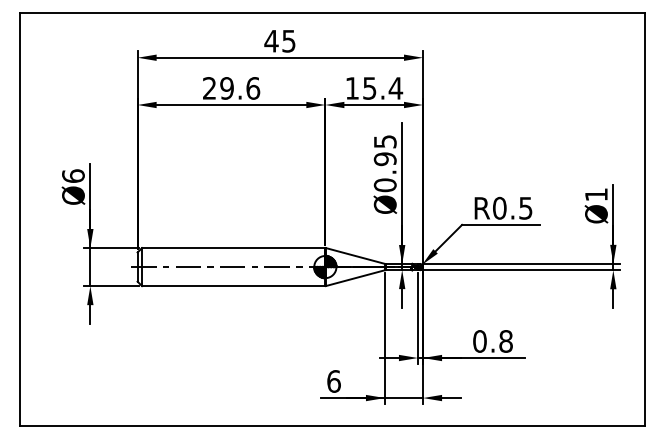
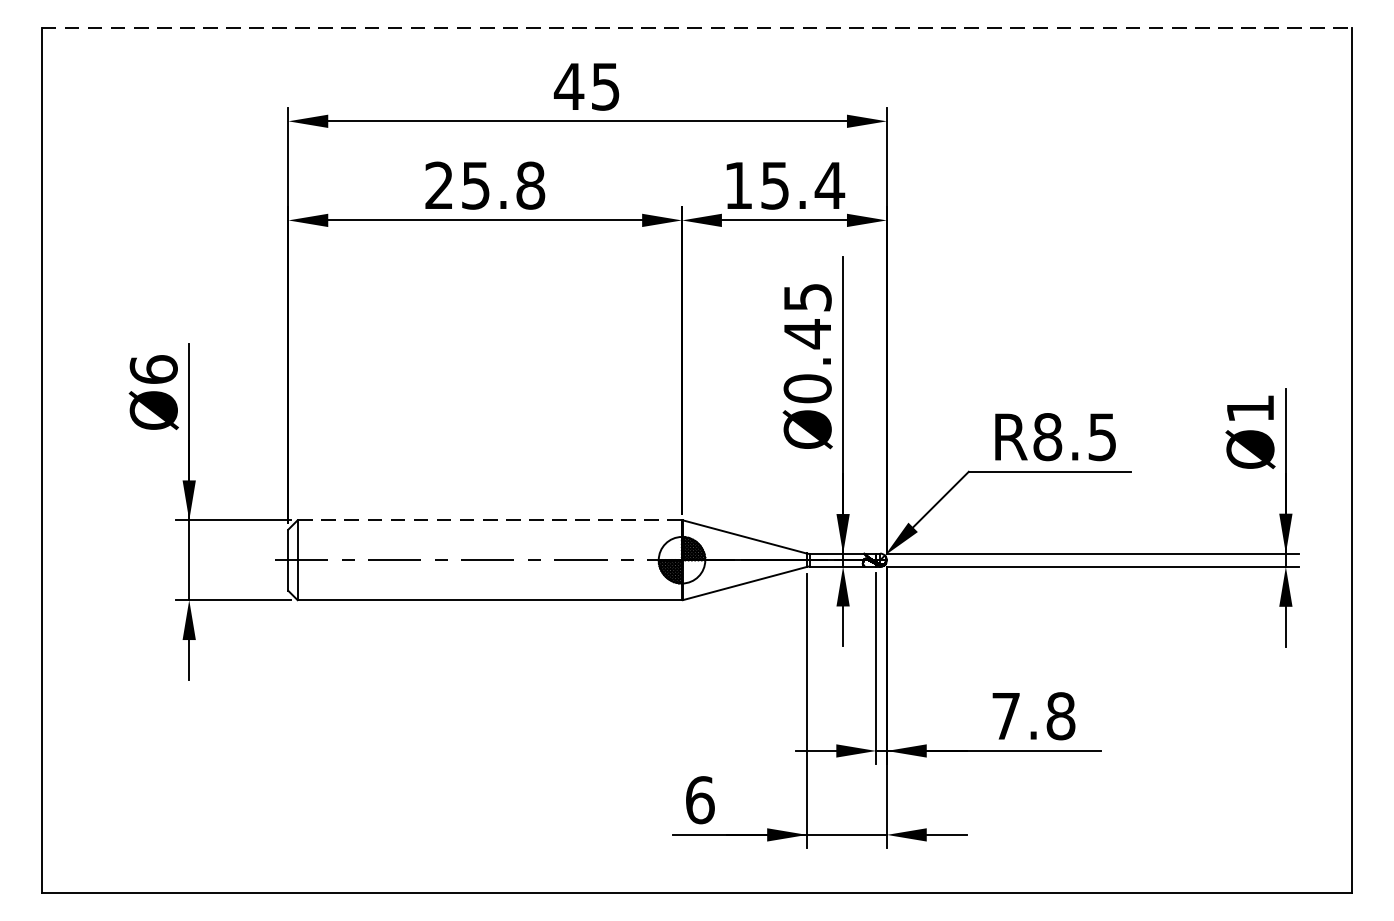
line: (332, 13) -> (697, 28), solid -> dashed
text: (240, 88) -> (504, 185), 29.6 -> 25.8
text: (384, 159) -> (806, 334), Ø0.95 -> Ø0.45
text: (499, 208) -> (1047, 437), R0.5 -> R8.5
line: (233, 248) -> (489, 521), solid -> dashed
text: (479, 341) -> (1005, 716), 0.8 -> 7.8

